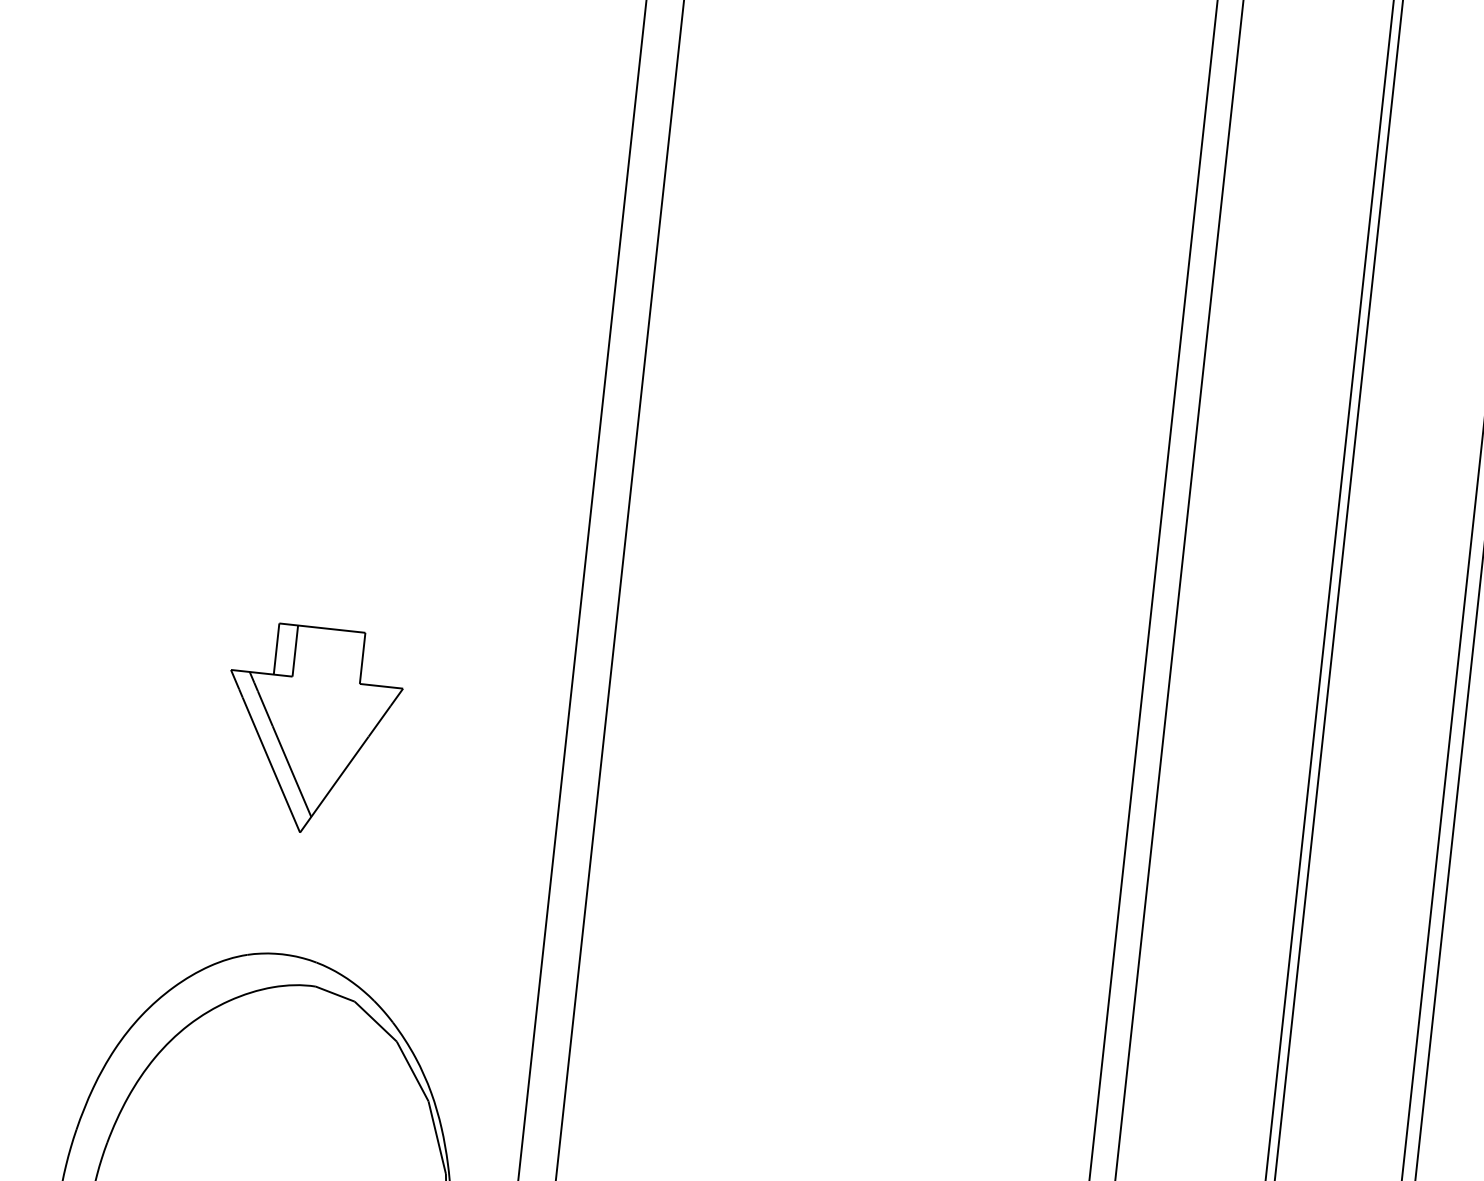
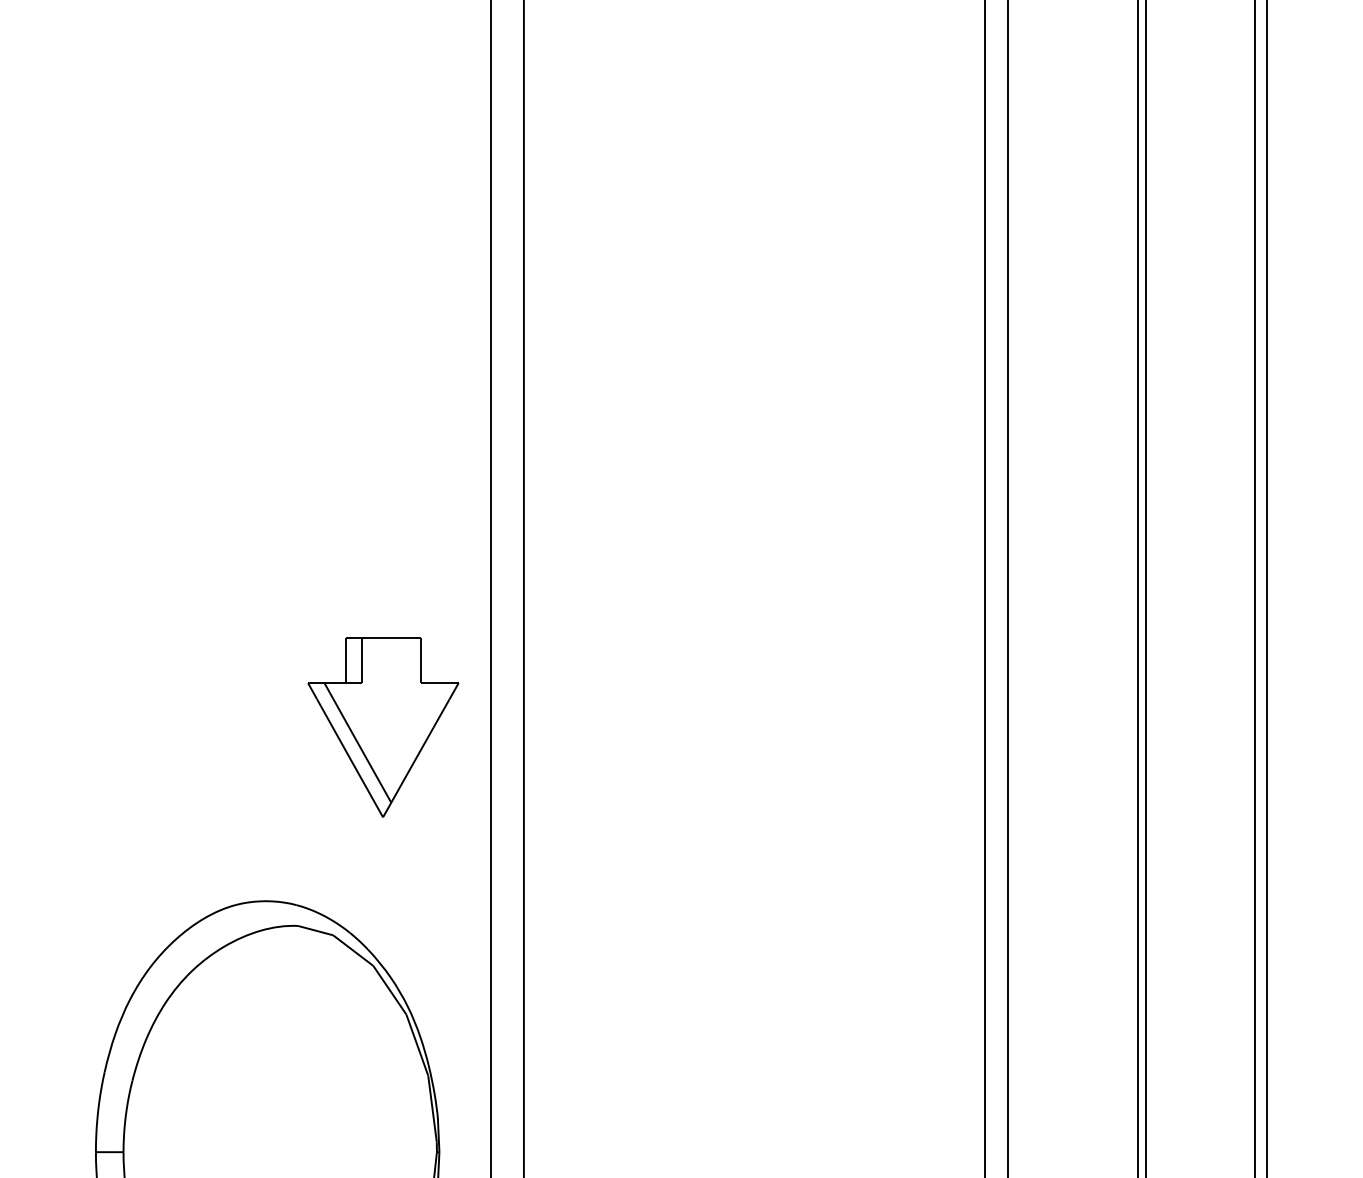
part: (311, 730) -> (383, 727), moved

